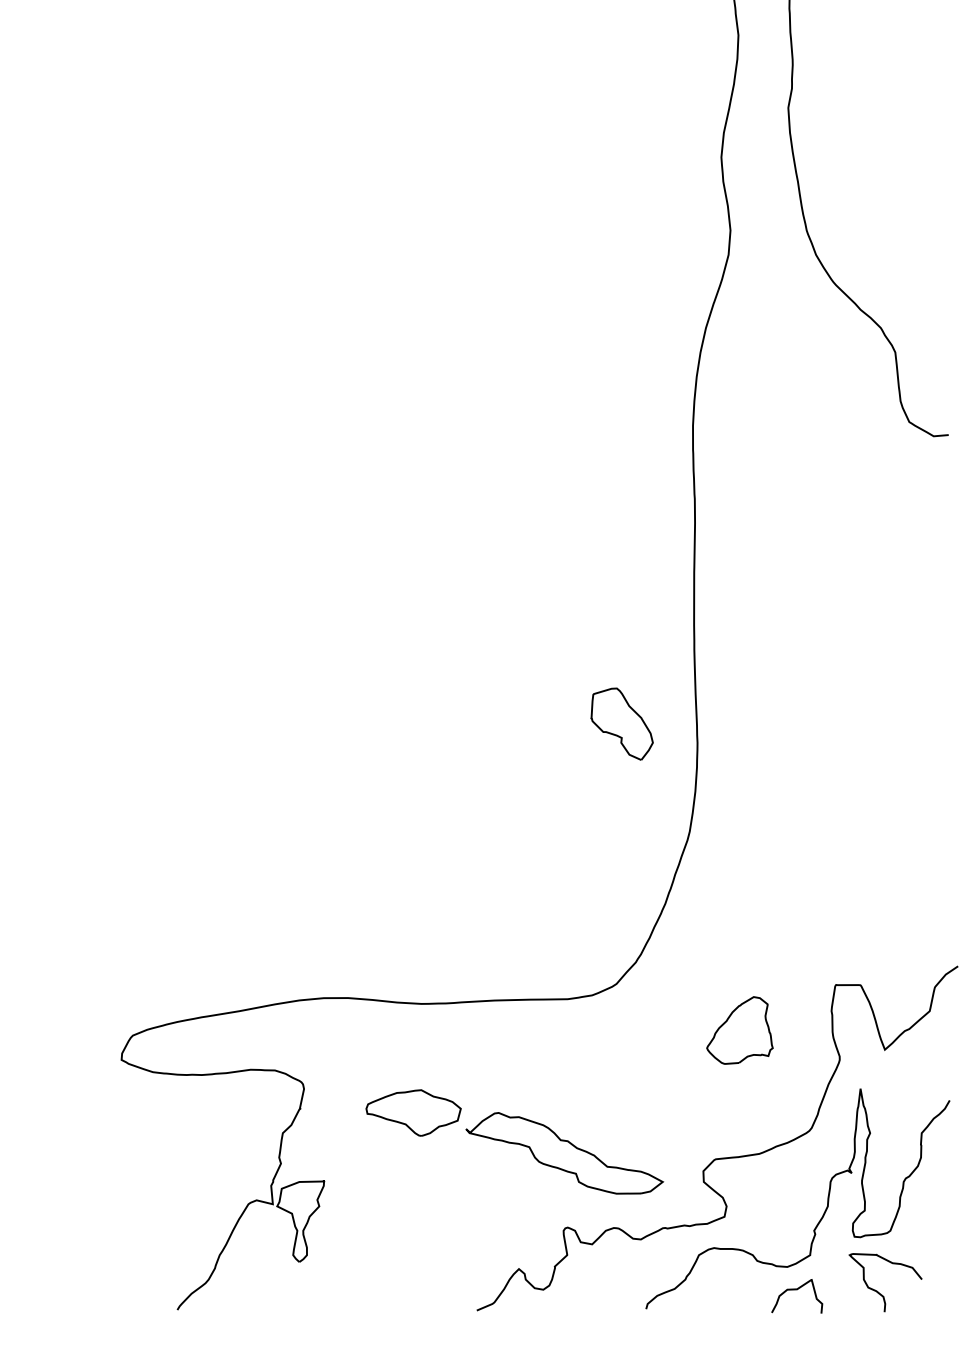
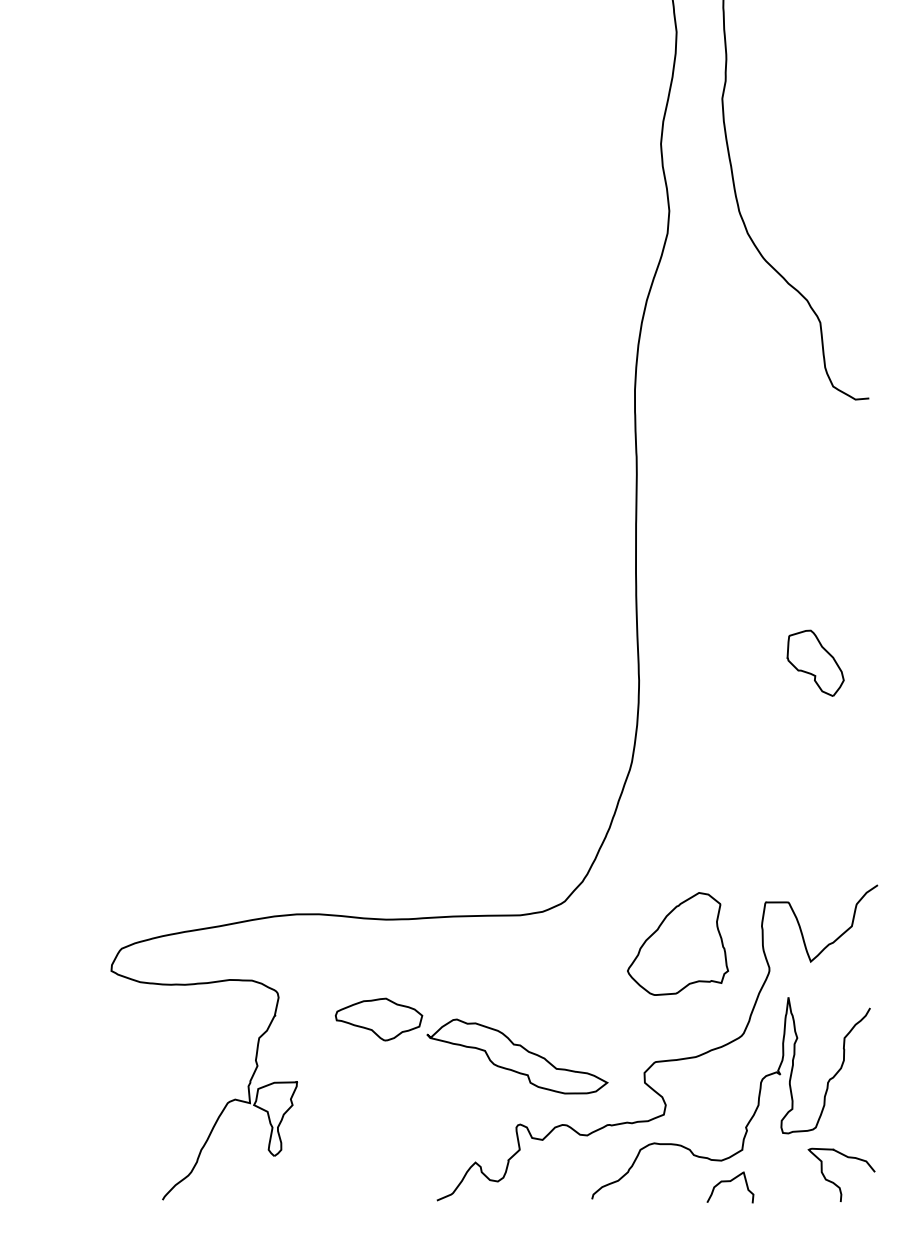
part: (621, 723) -> (815, 662), moved
part: (739, 1030) -> (677, 944), size x1.67
curve: (877, 1290) -> (834, 1182), moved

